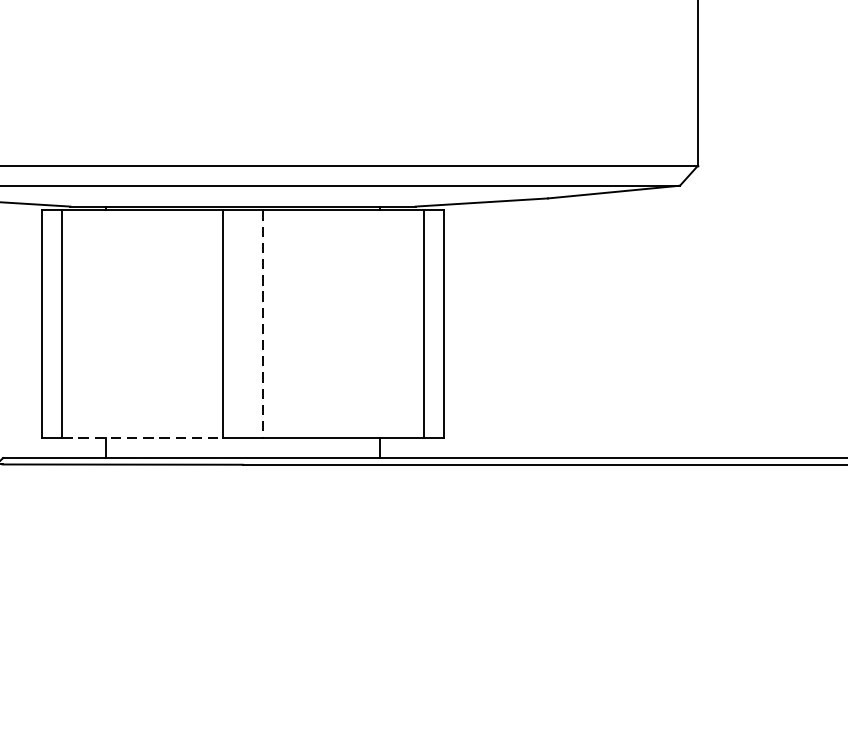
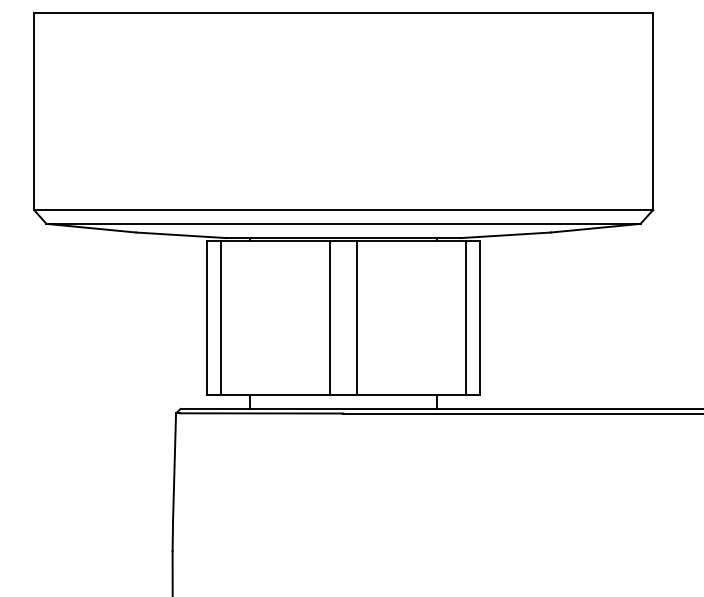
line: (263, 324) -> (357, 318), dashed -> solid
line: (142, 438) -> (275, 395), dashed -> solid

